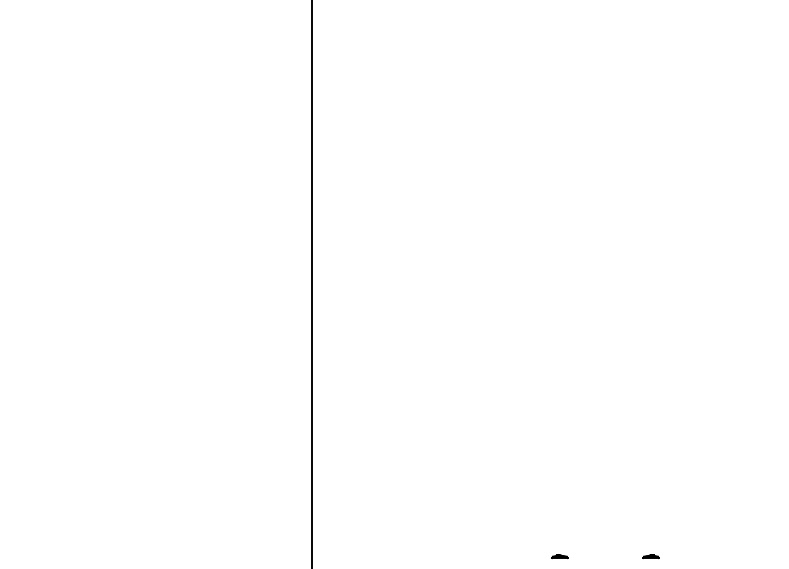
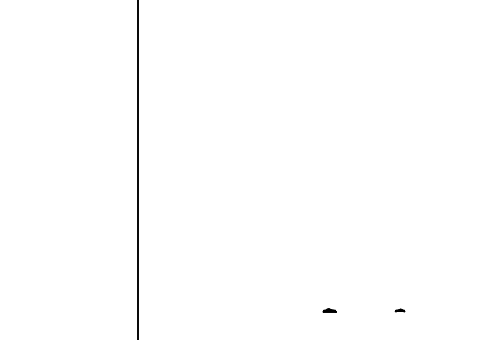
part: (650, 556) -> (399, 310), size x0.7

